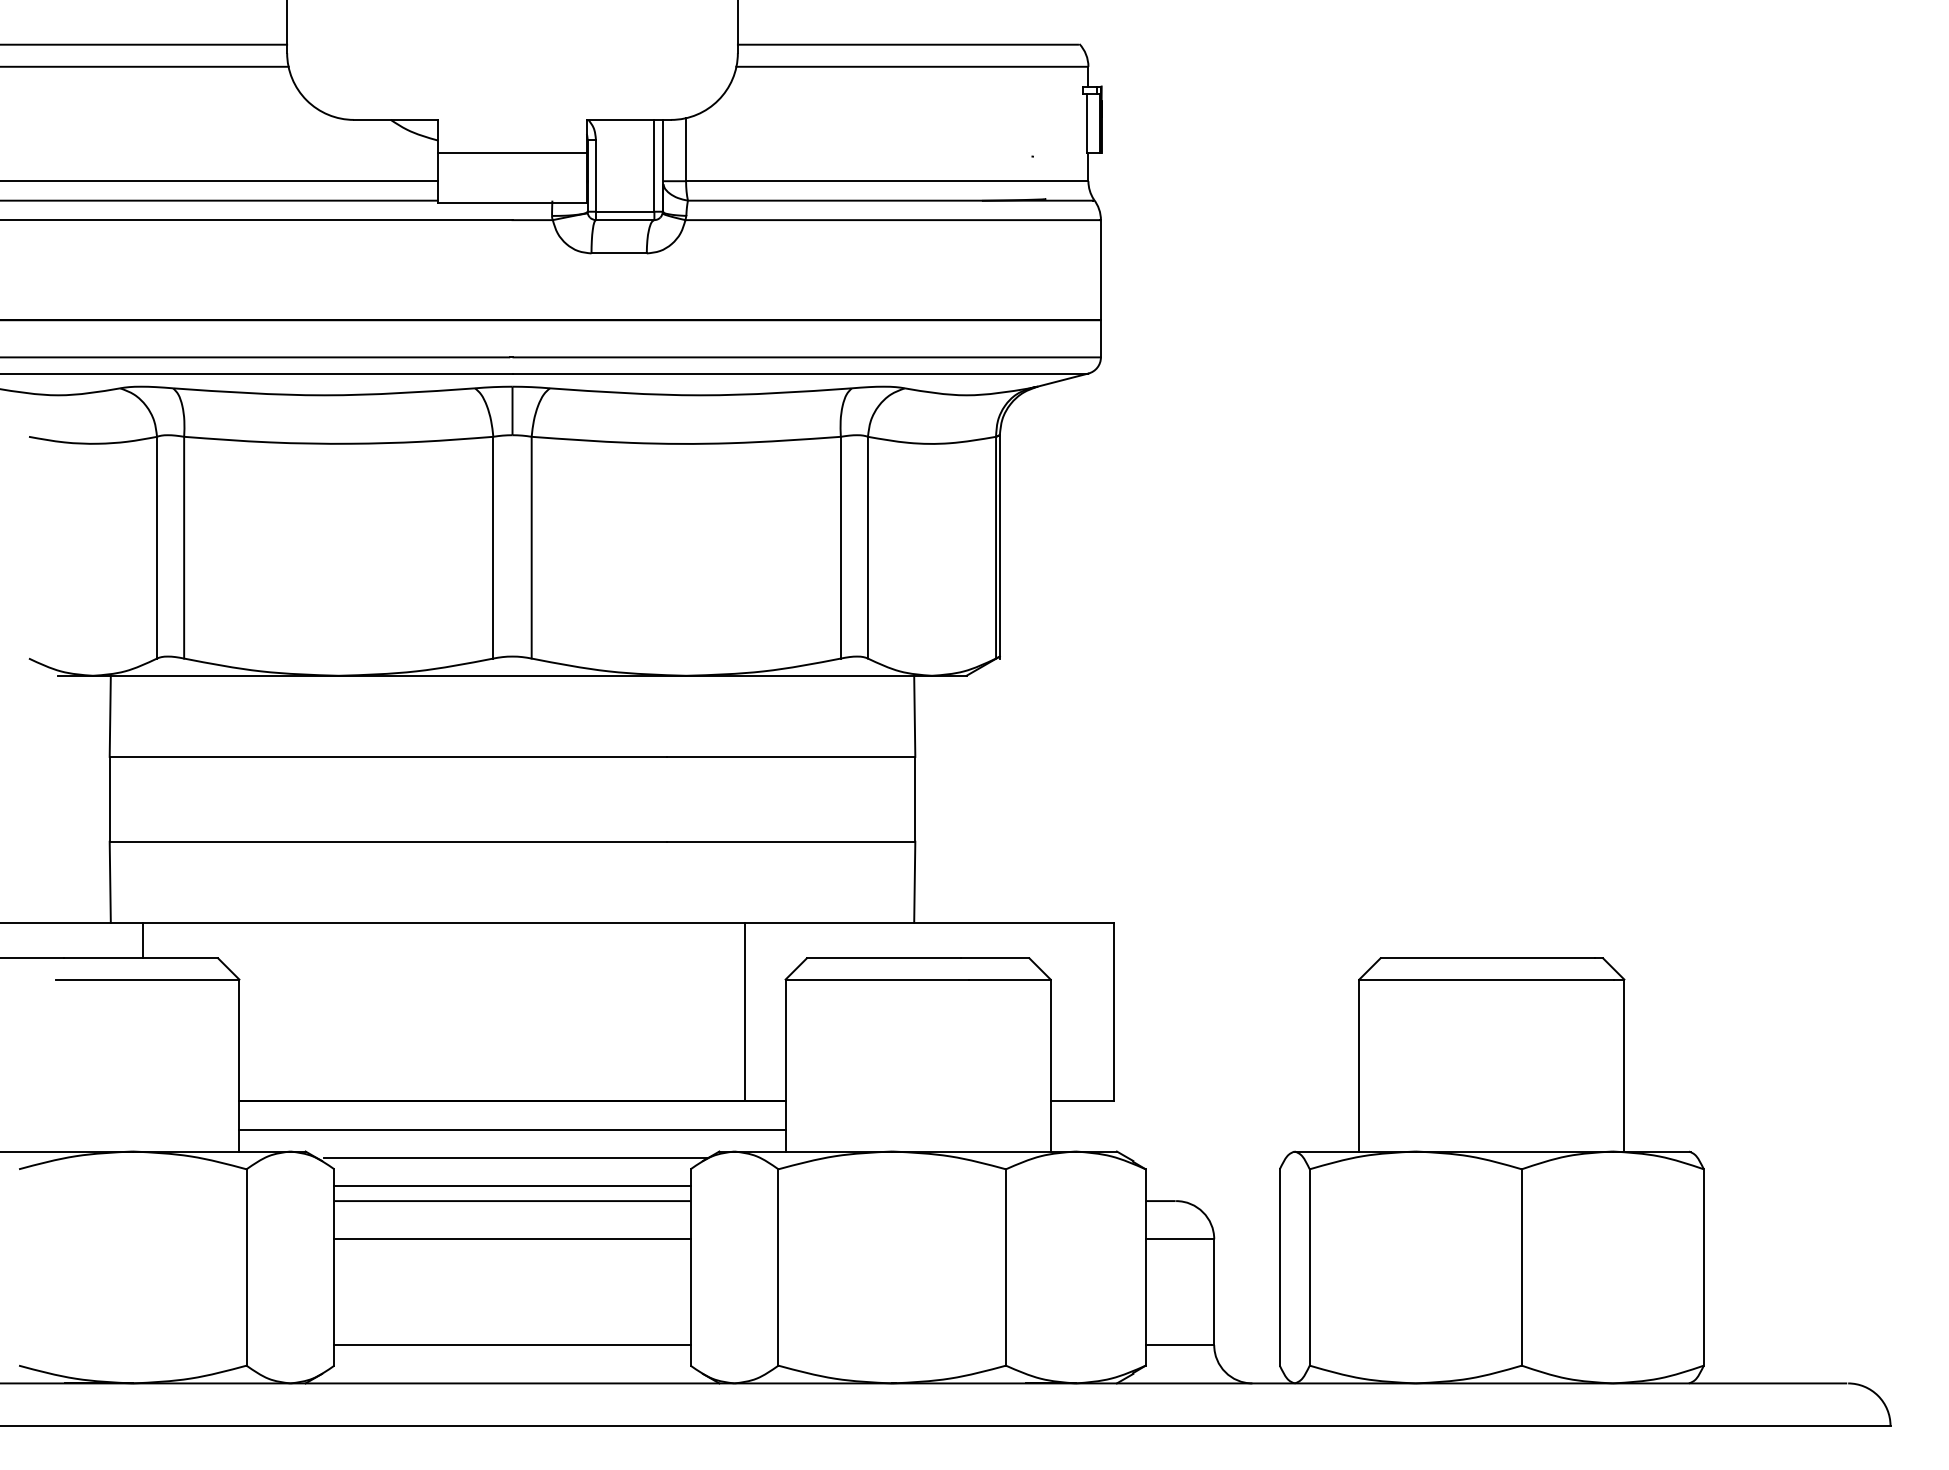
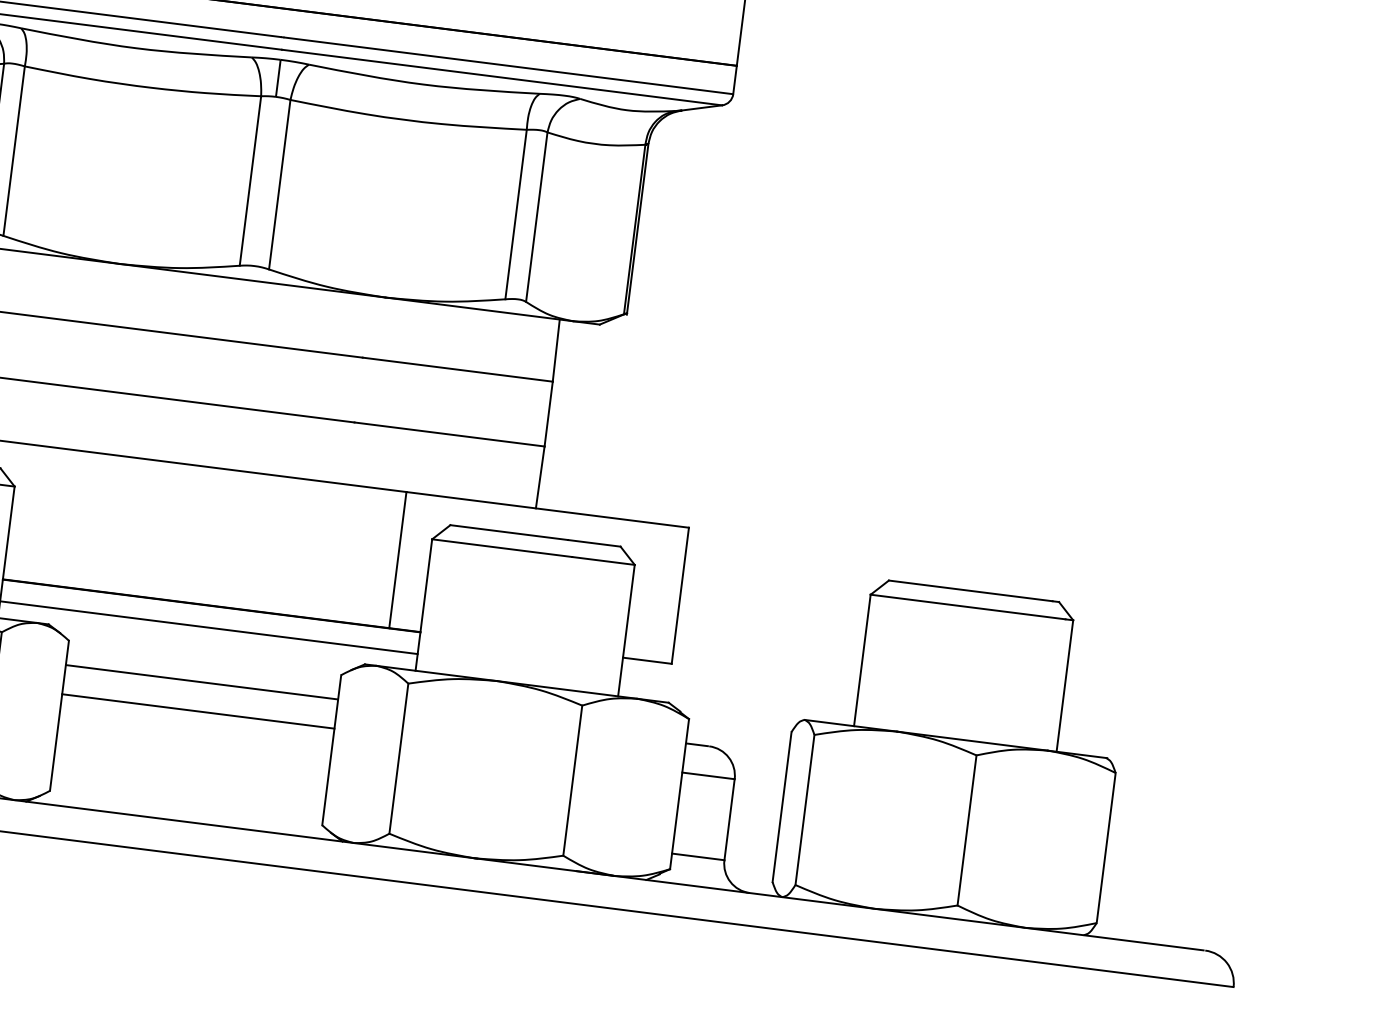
line: (515, 1158) -> (208, 650), removed
line: (512, 1186) -> (203, 671), removed
line: (512, 1345) -> (188, 792), removed

